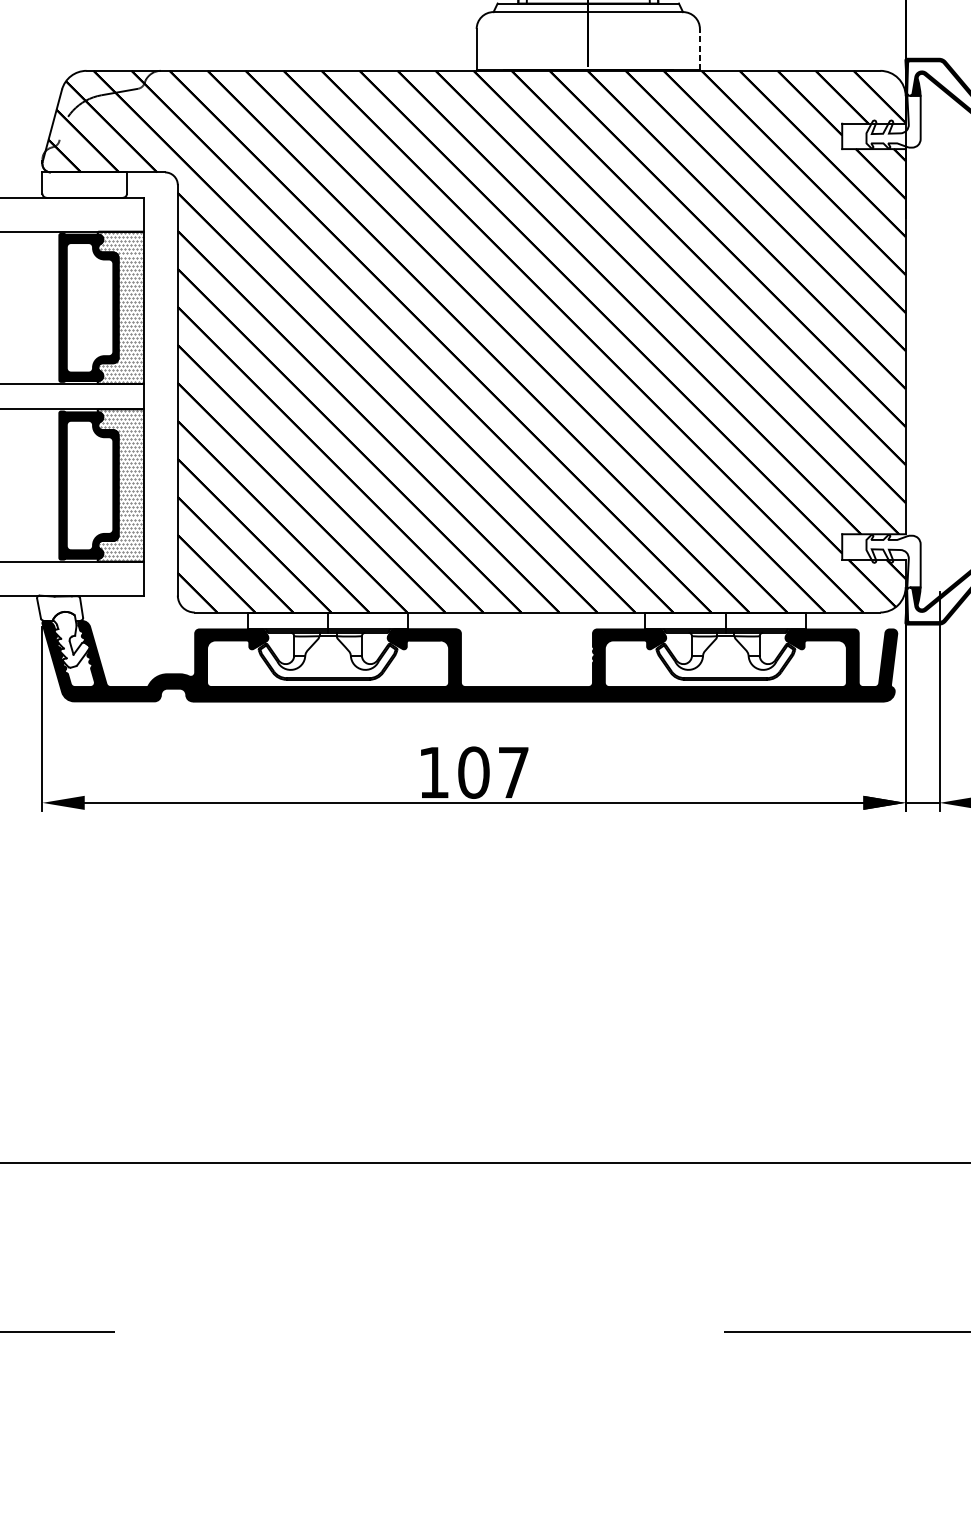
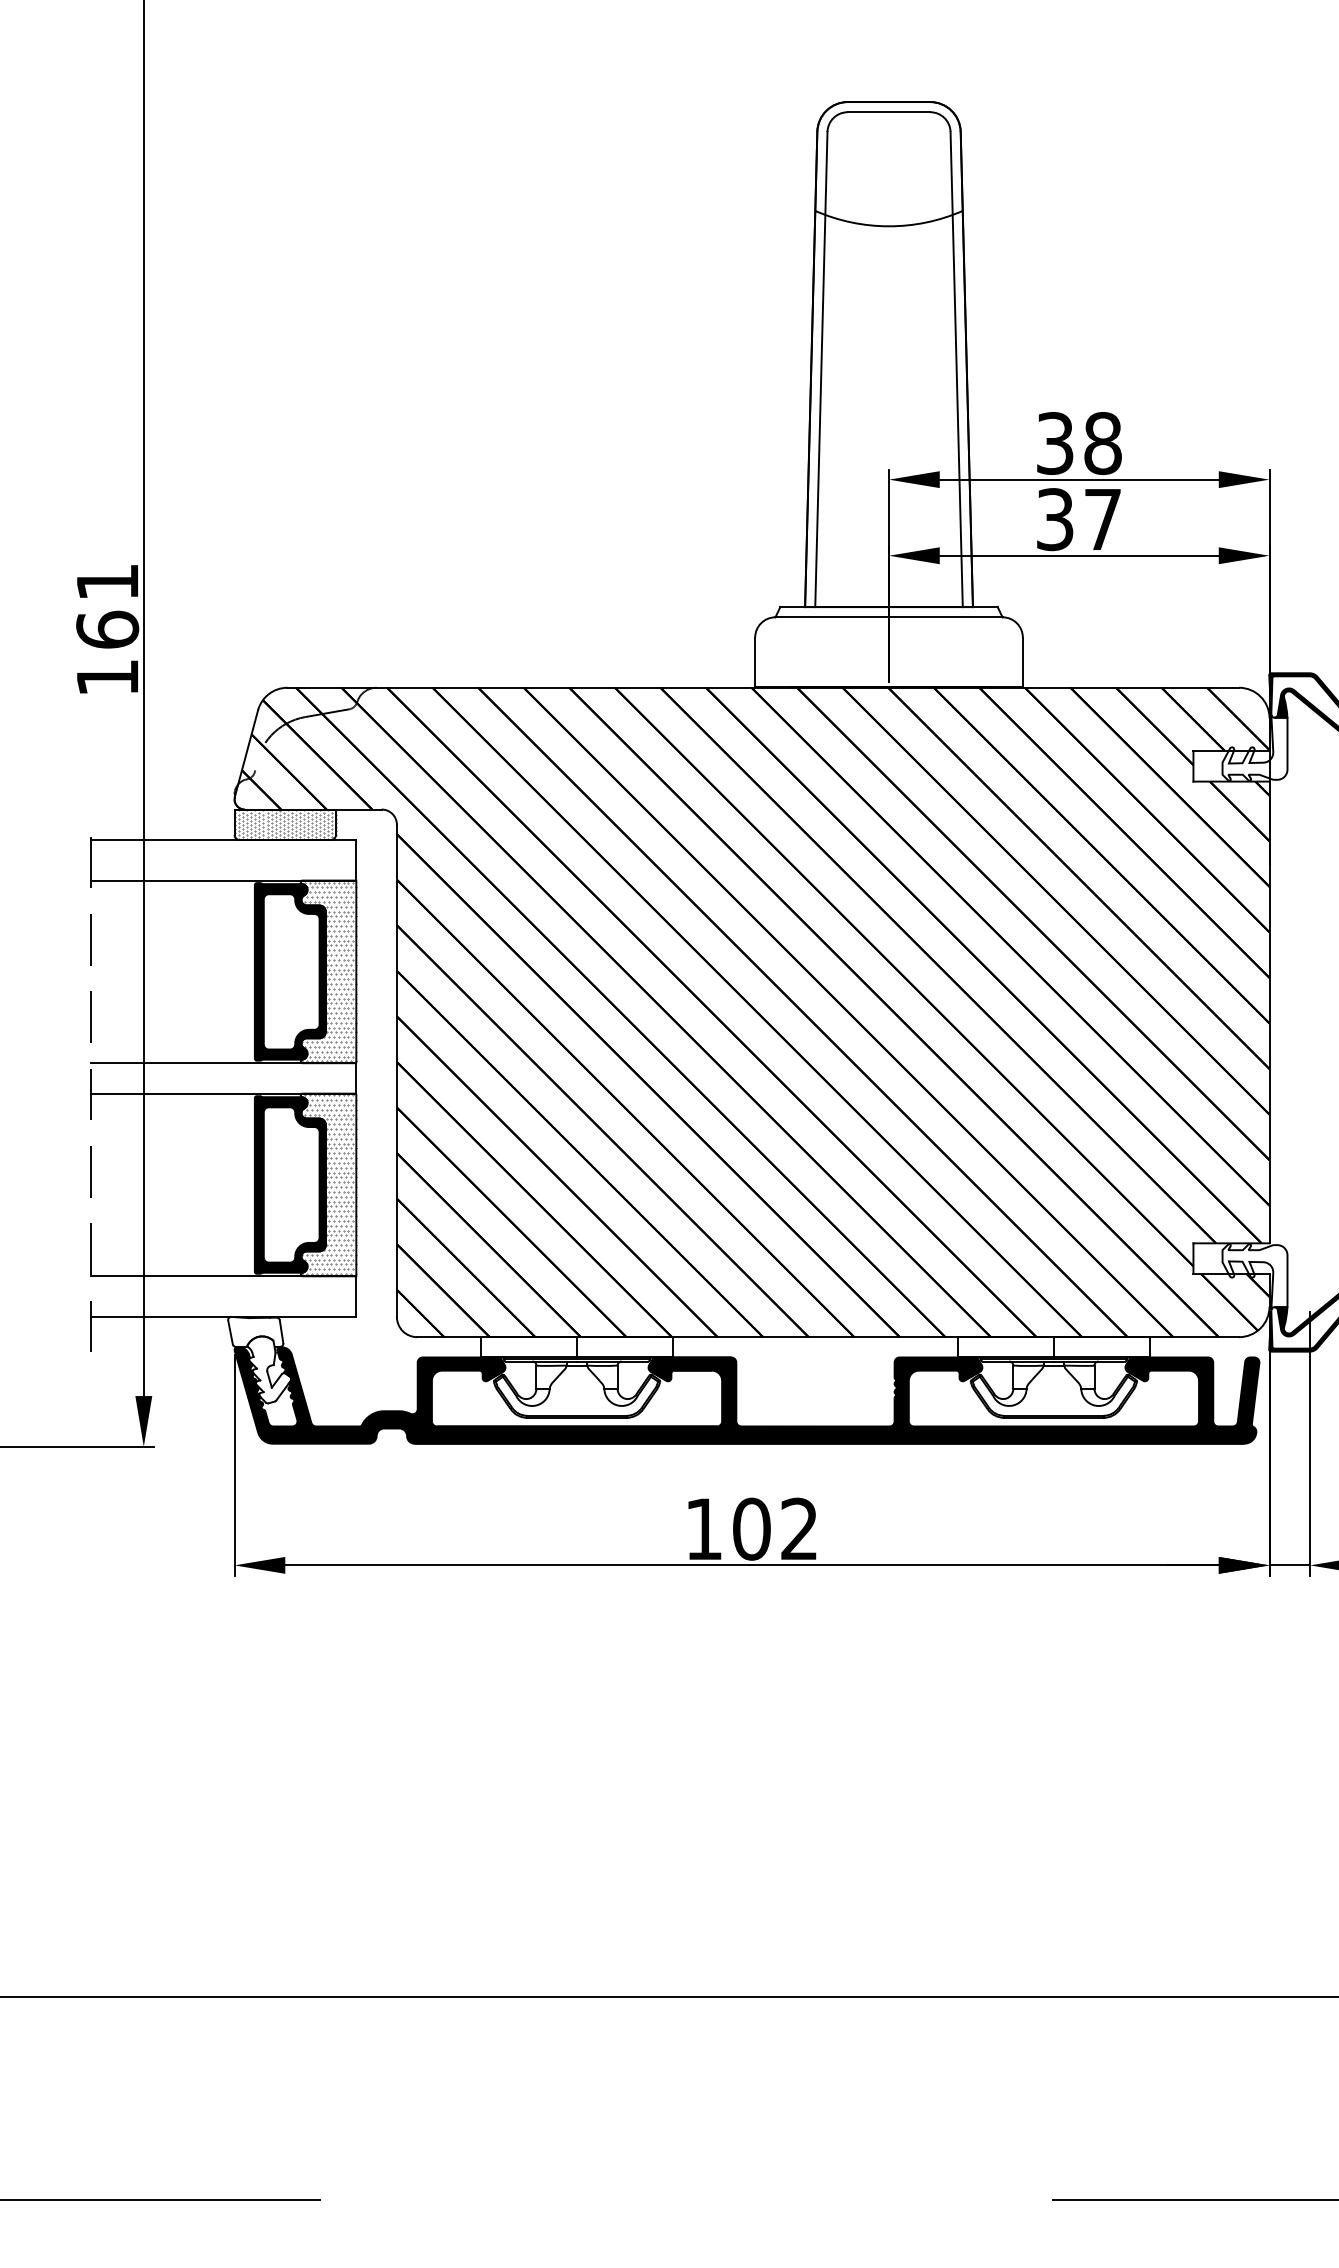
line: (699, 49) -> (1022, 662), dashed -> solid
hatch: (84, 184) -> (285, 824), added
text: (513, 772) -> (799, 1528), 107 -> 102

